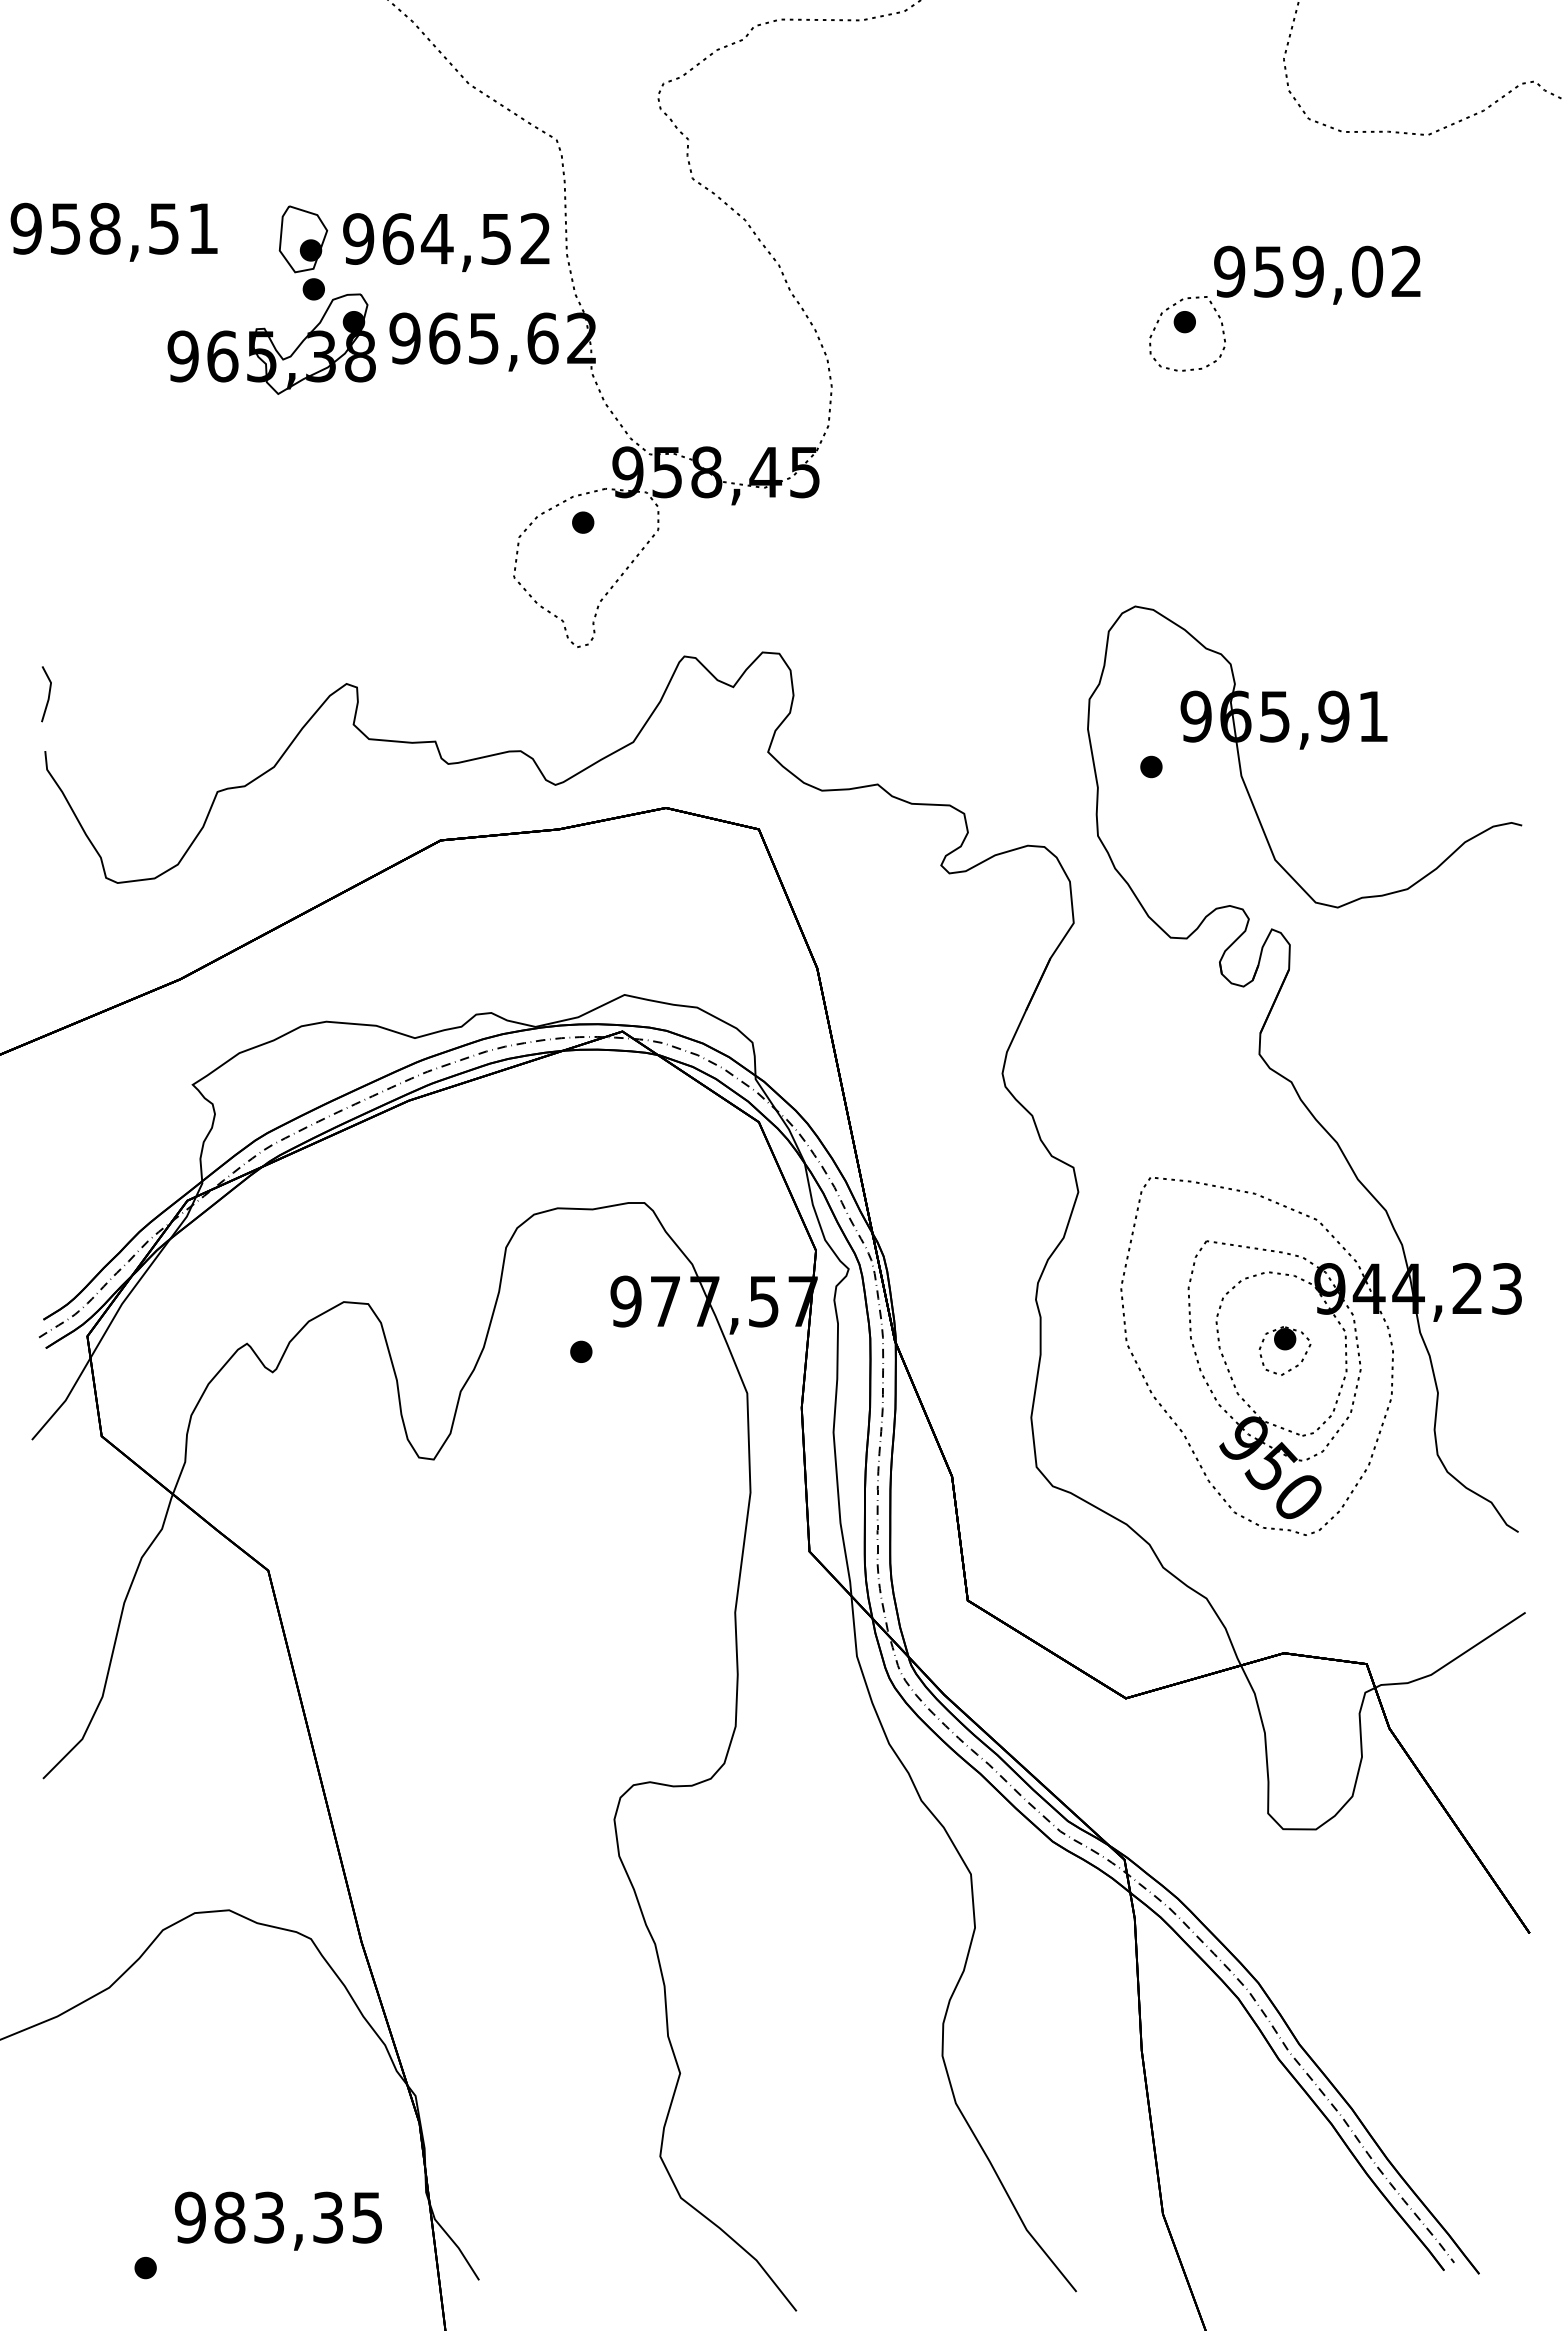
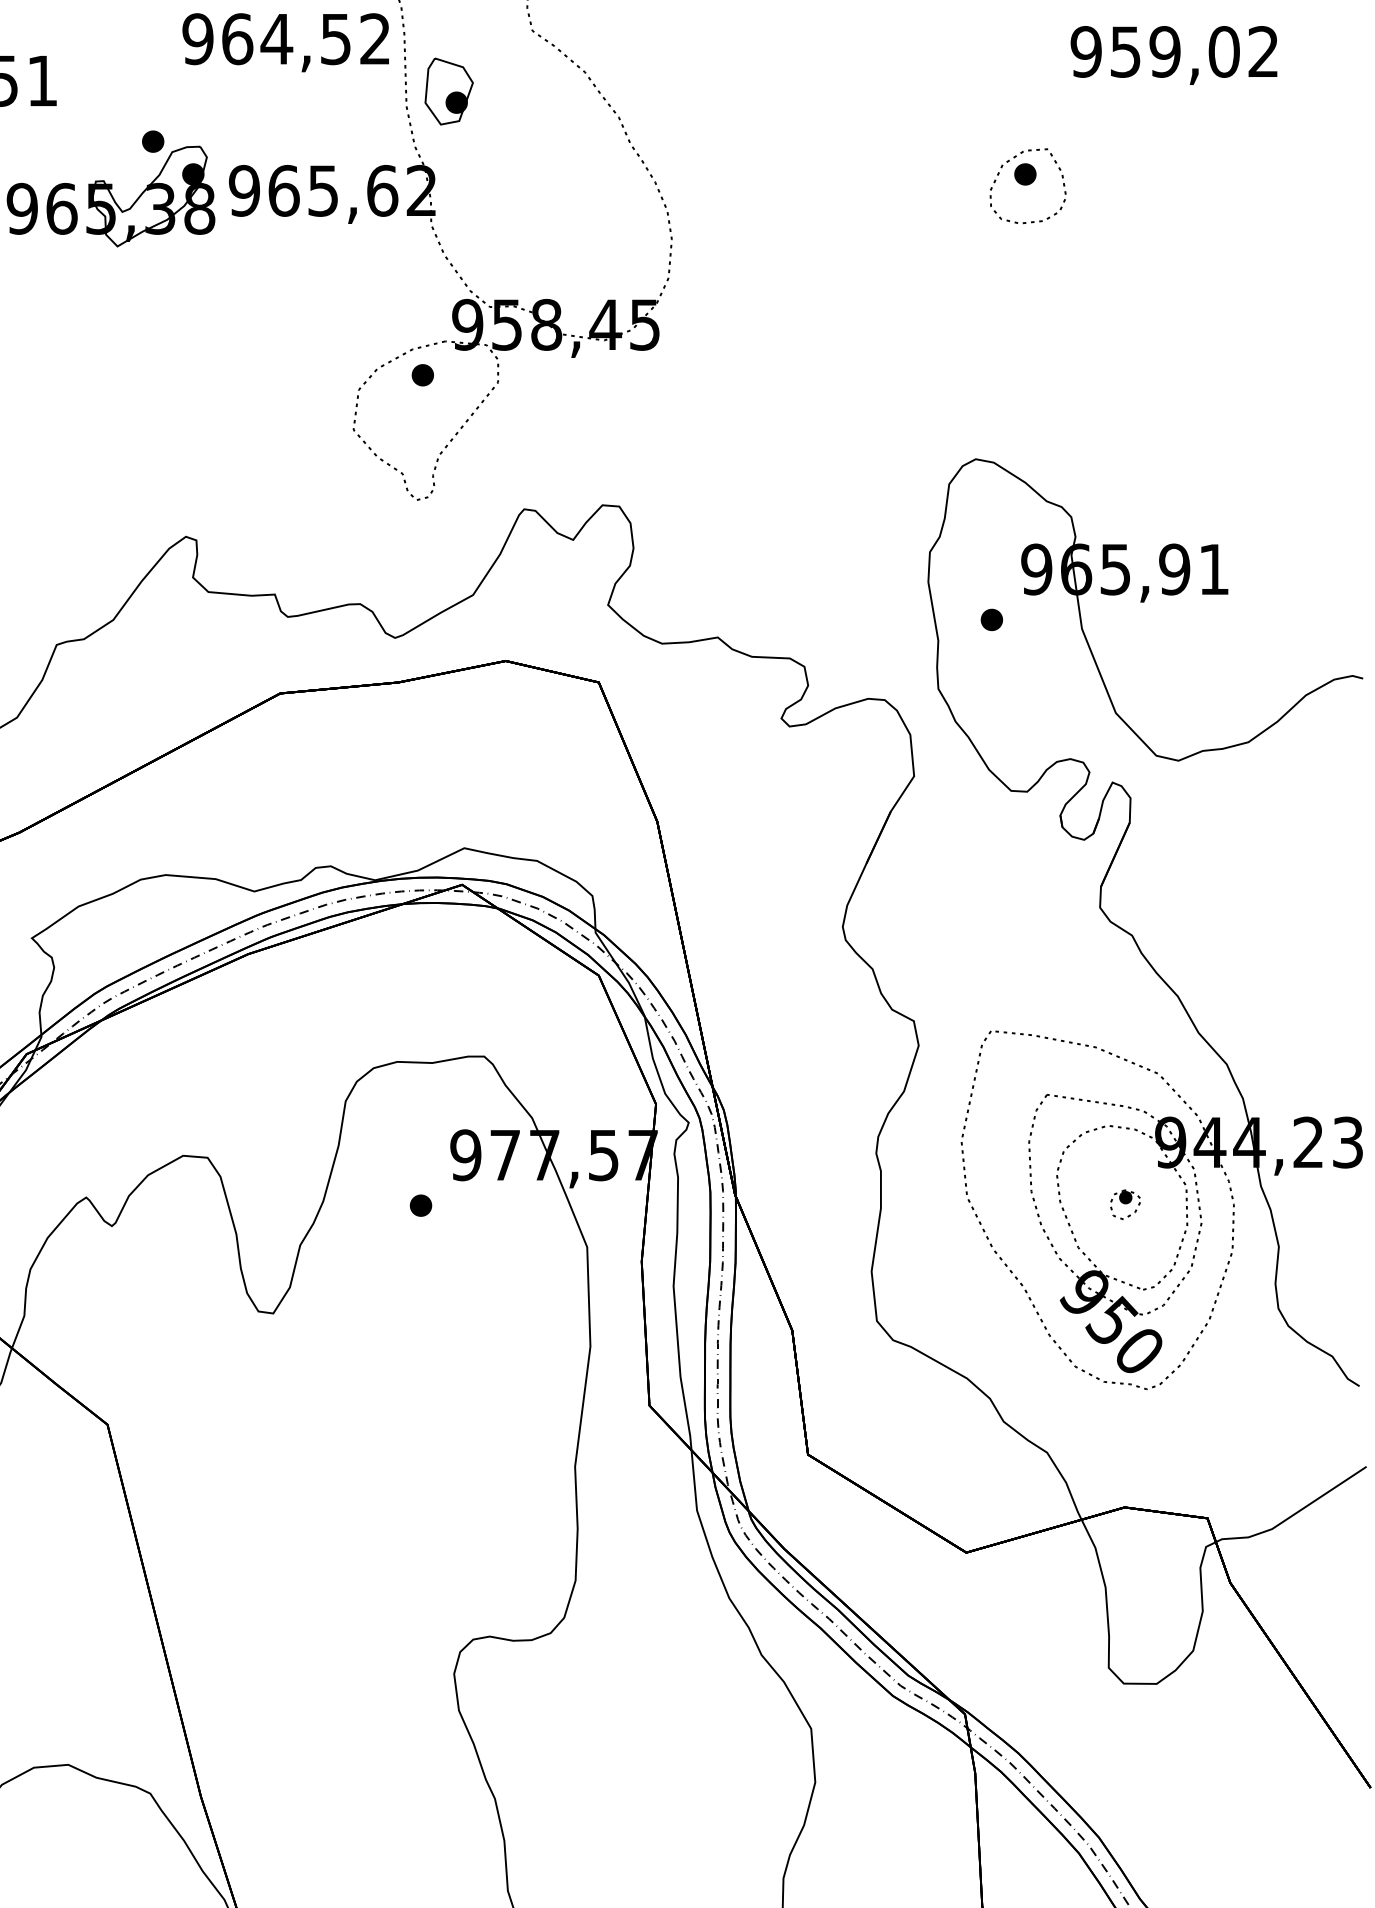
part: (303, 239) -> (449, 91), moved
text: (446, 242) -> (285, 42), moved
text: (1317, 274) -> (1174, 54), moved
part: (1284, 1350) -> (1125, 1204), size x0.6

